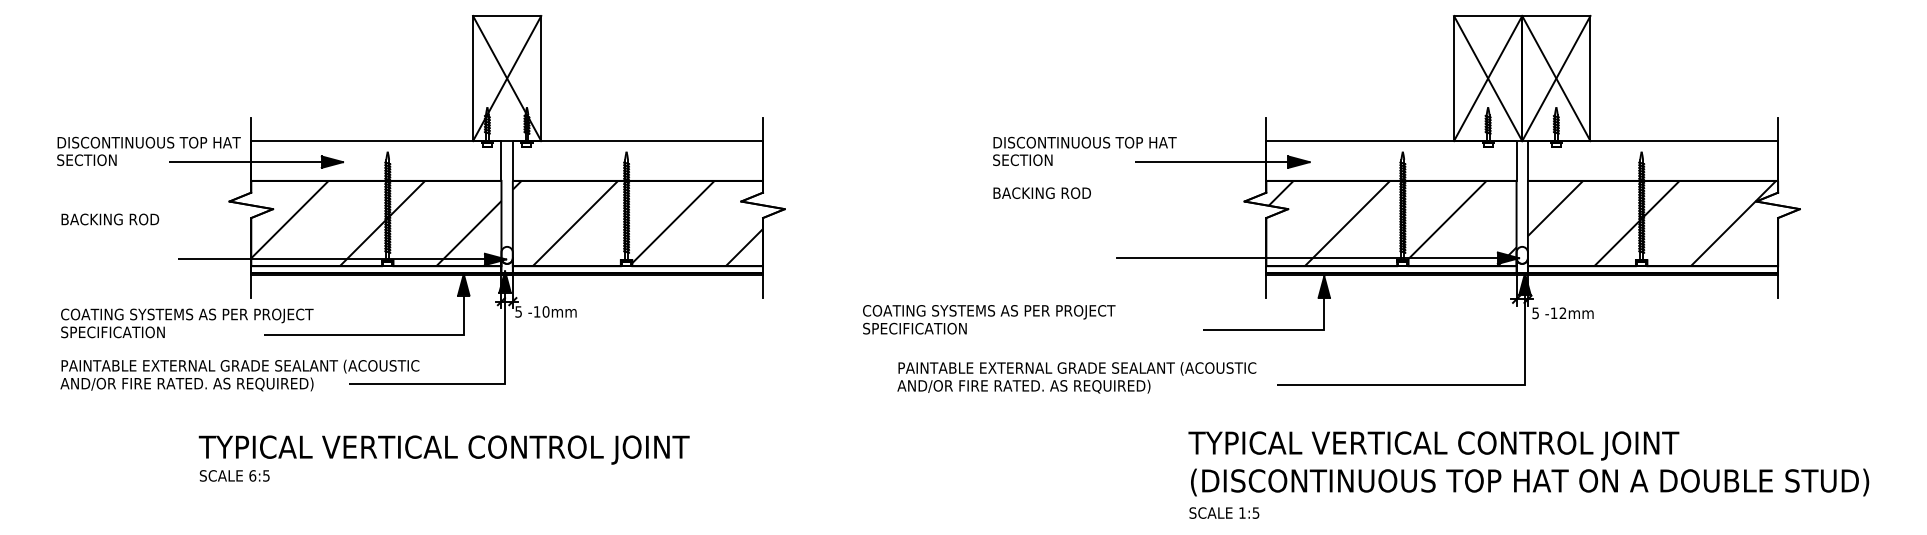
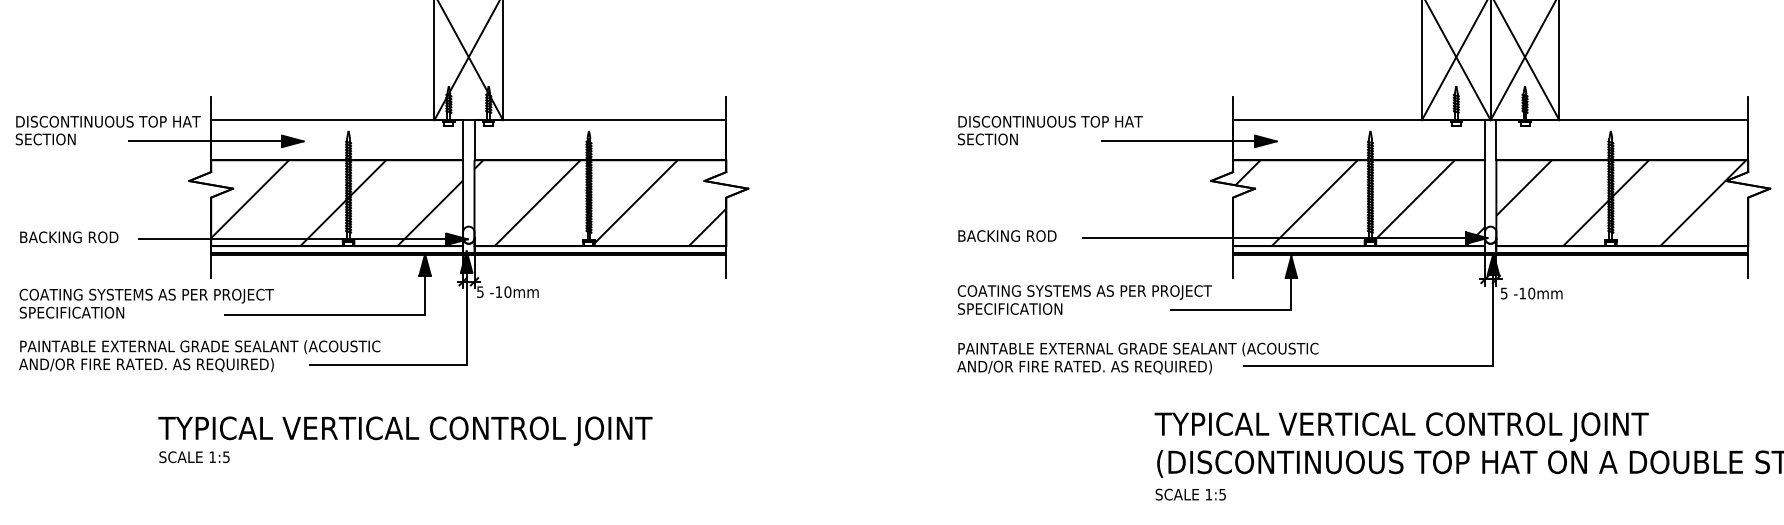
text: (1041, 192) -> (1006, 235), moved
text: (110, 219) -> (69, 237), moved
text: (1562, 313) -> (1531, 293), -12mm -> -10mm
text: (989, 319) -> (1085, 299), moved
text: (1076, 377) -> (1137, 358), moved
text: (252, 475) -> (212, 456), 6:5 -> 1:5

